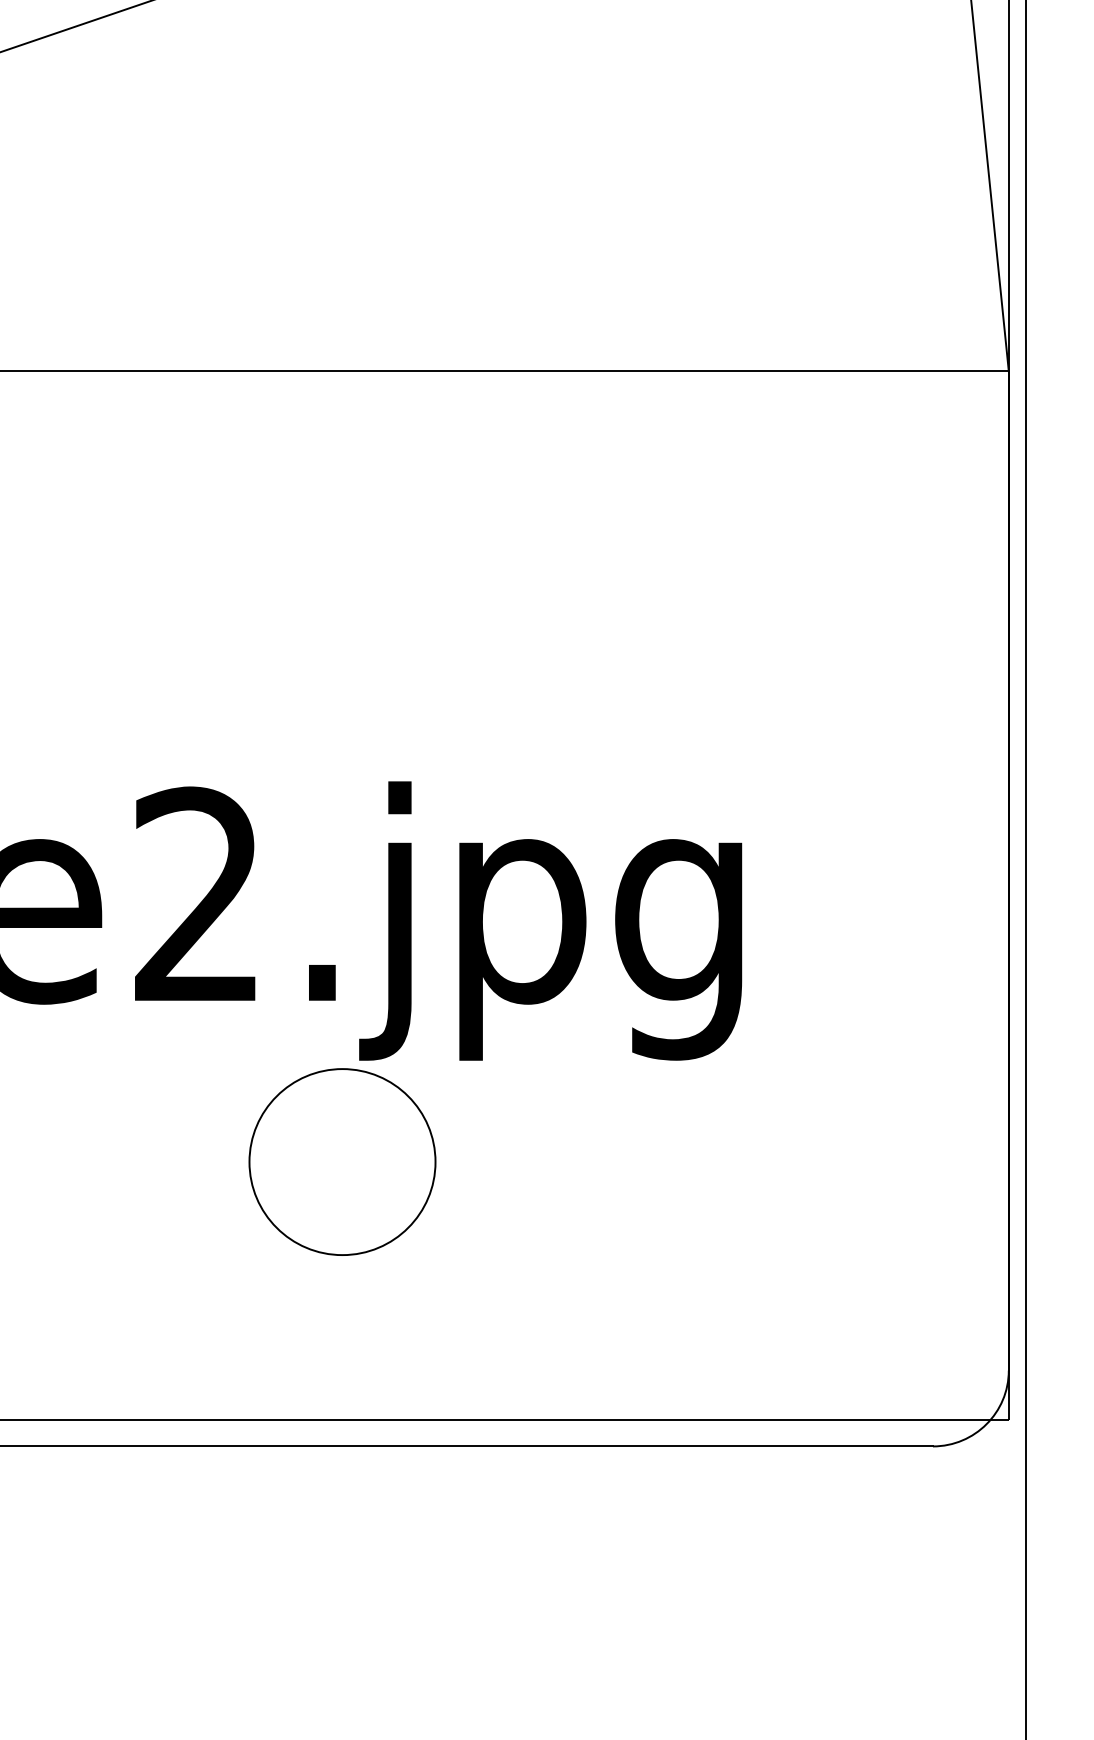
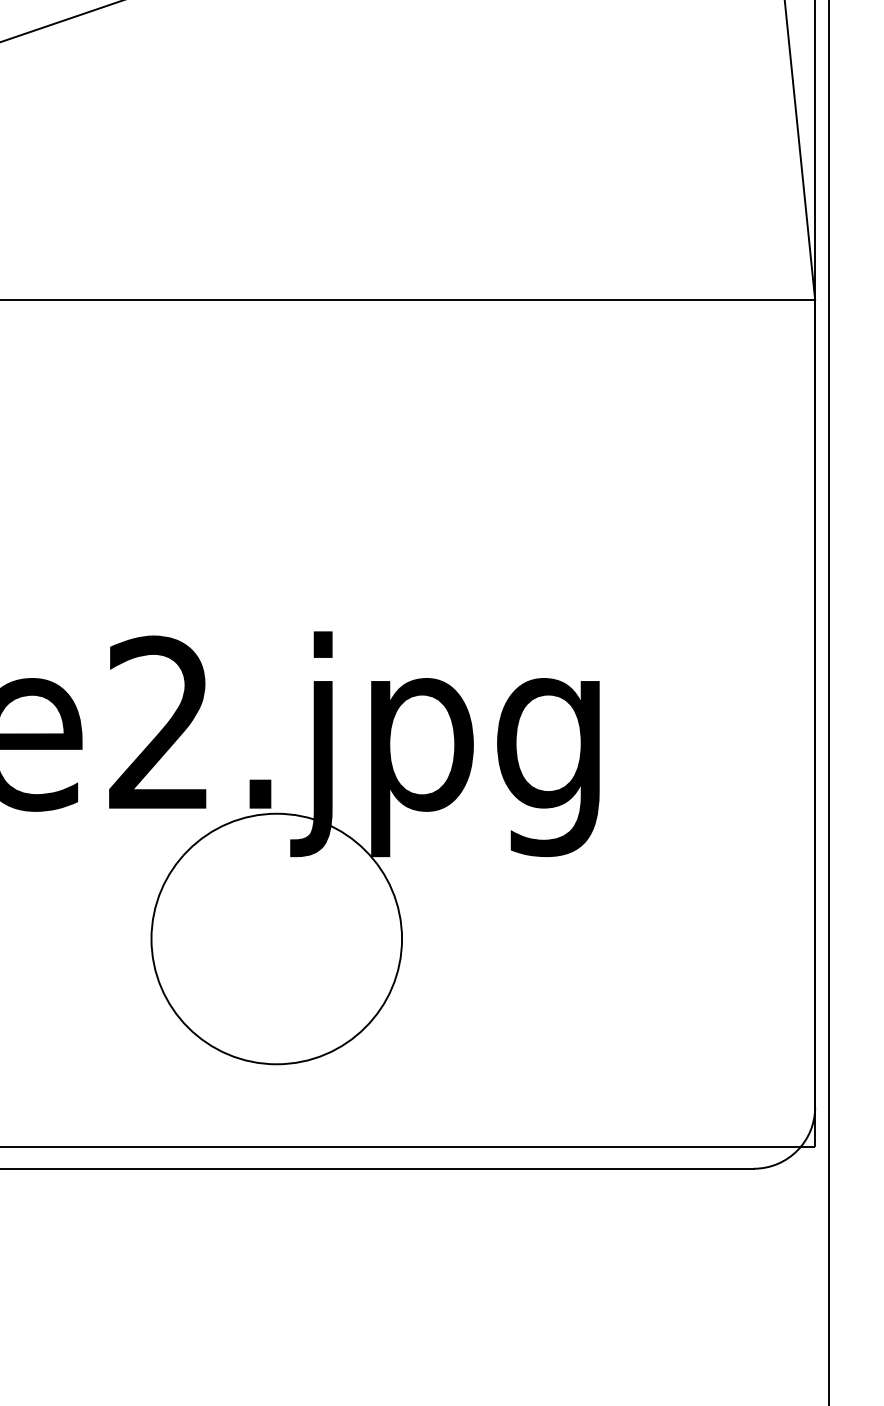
circle: (342, 1161) -> (276, 938), size x1.67

